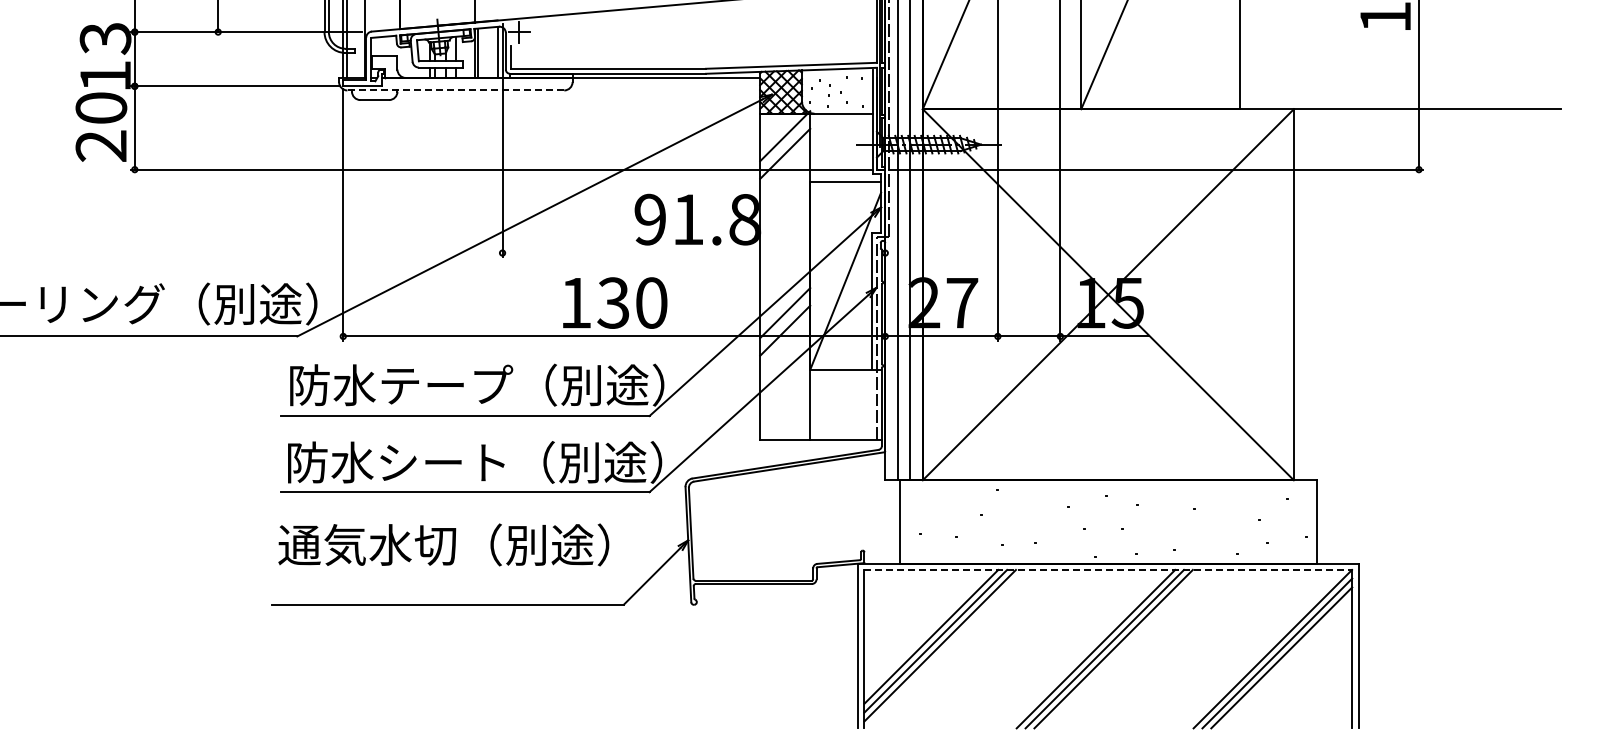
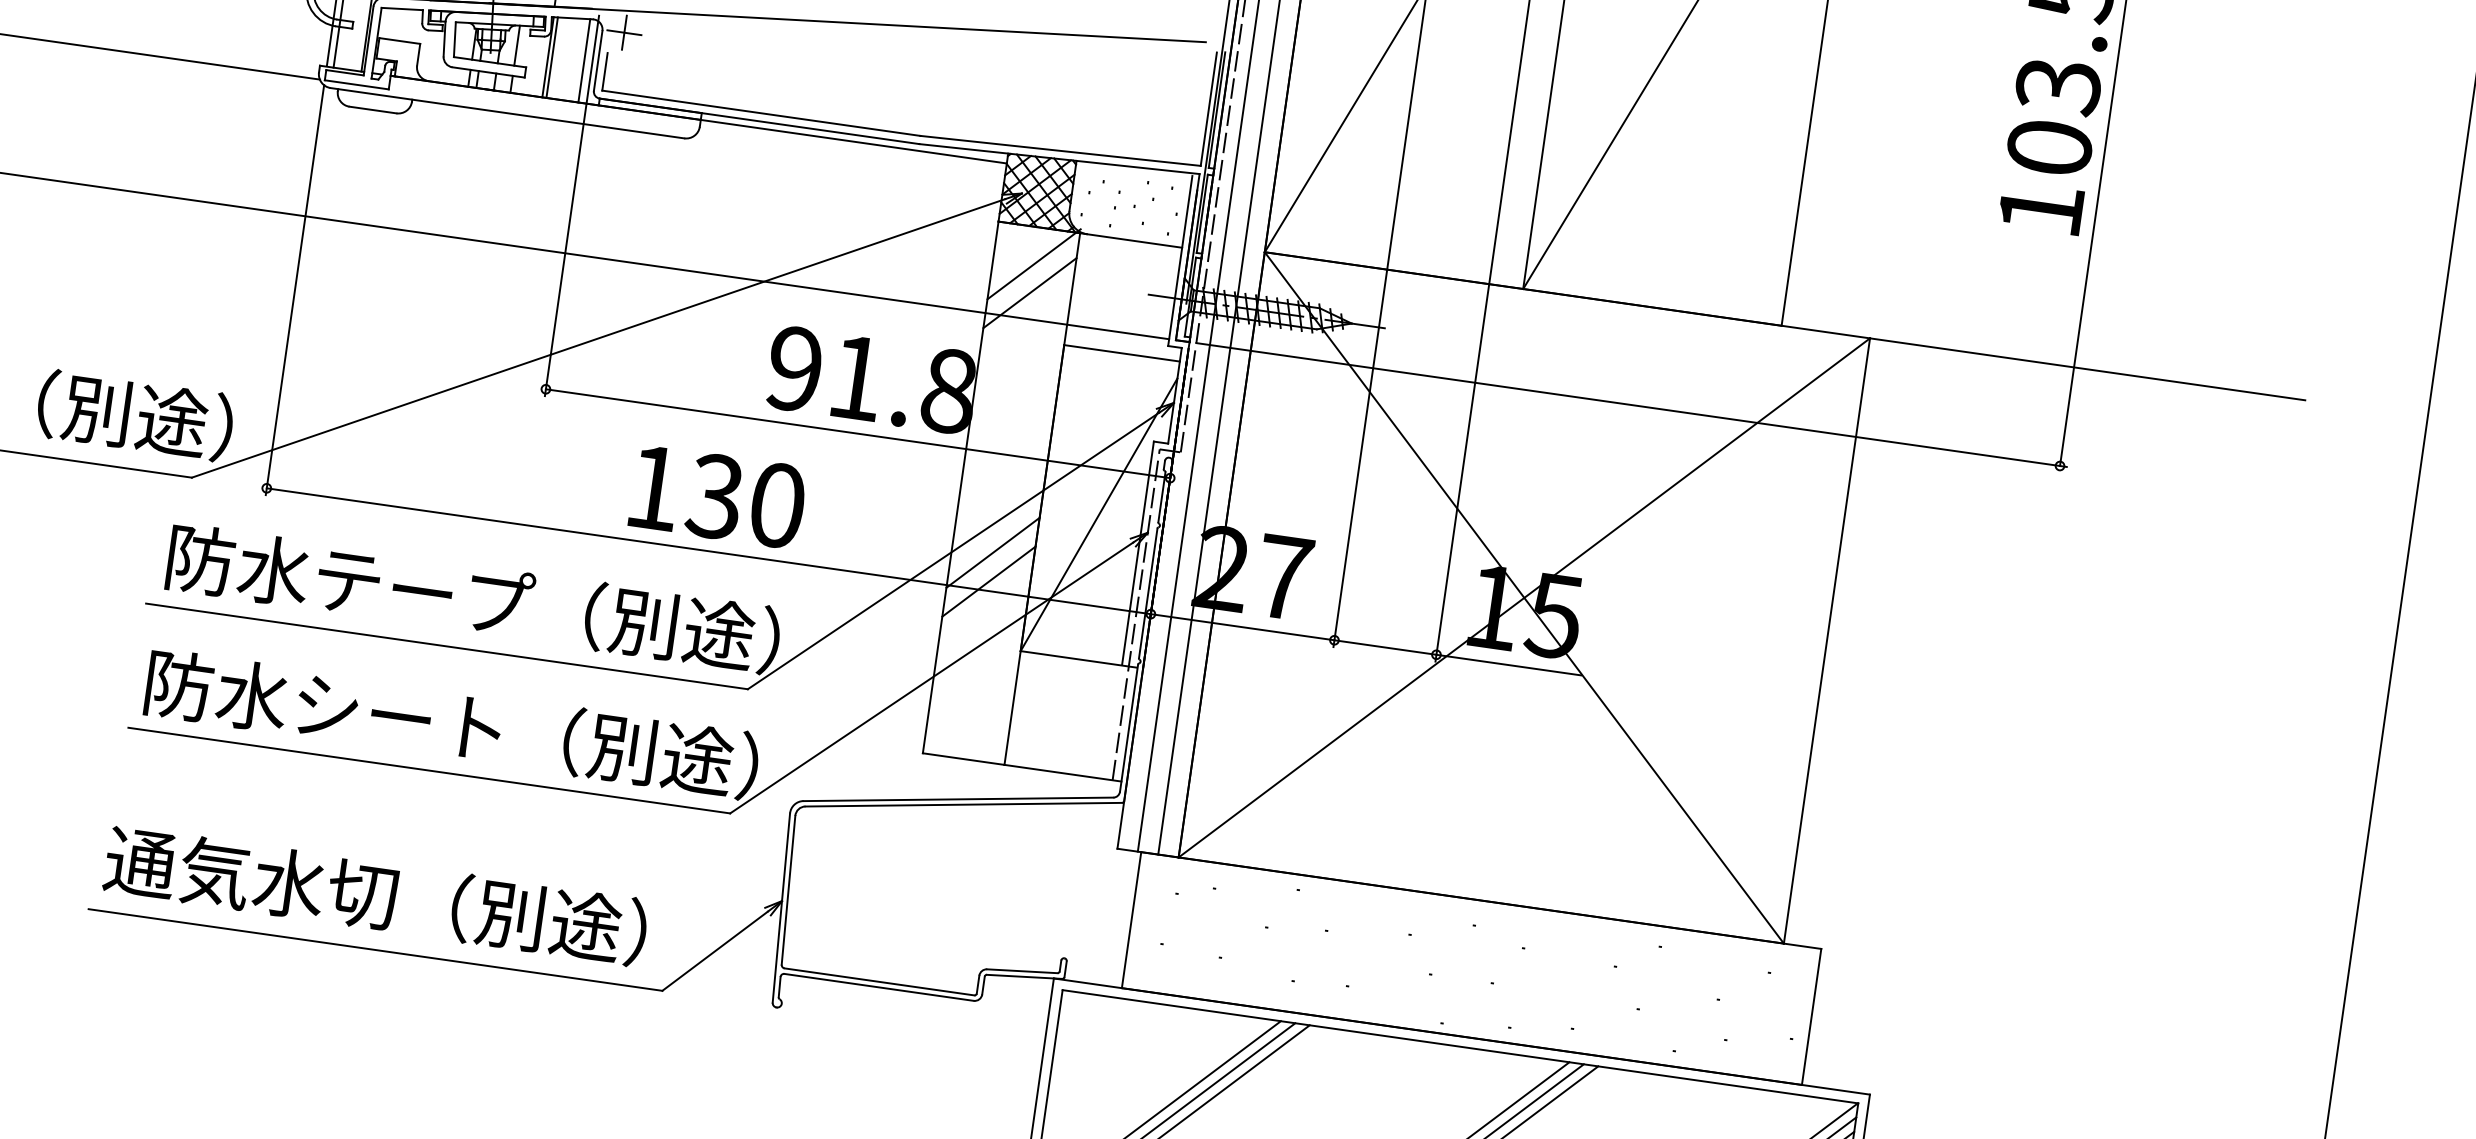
line: (455, 90) -> (506, 113), dashed -> solid
line: (693, 253) -> (857, 434), added
text: (443, 544) -> (375, 894), moved
line: (1108, 569) -> (1460, 1046), dashed -> solid

